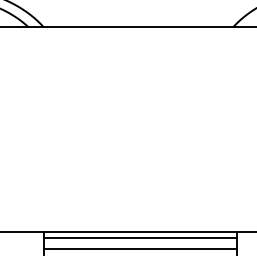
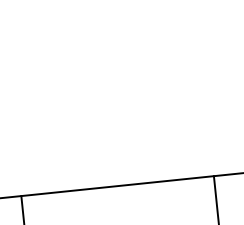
line: (140, 237) -> (118, 191), removed
line: (140, 248) -> (119, 202), removed

